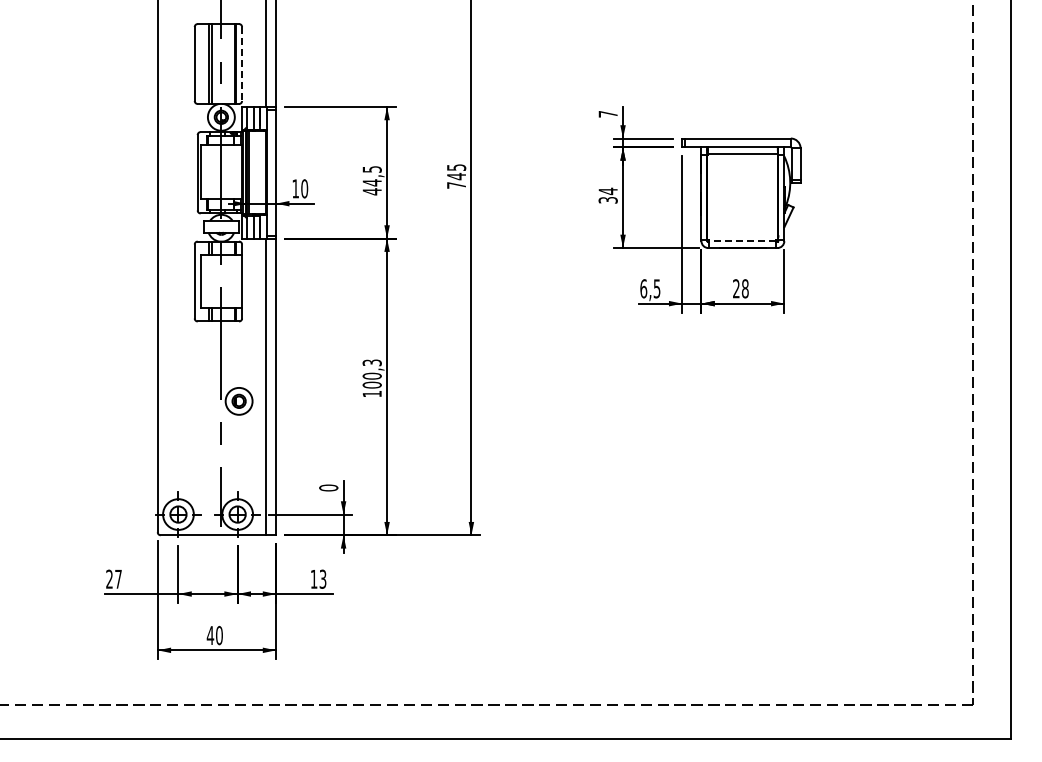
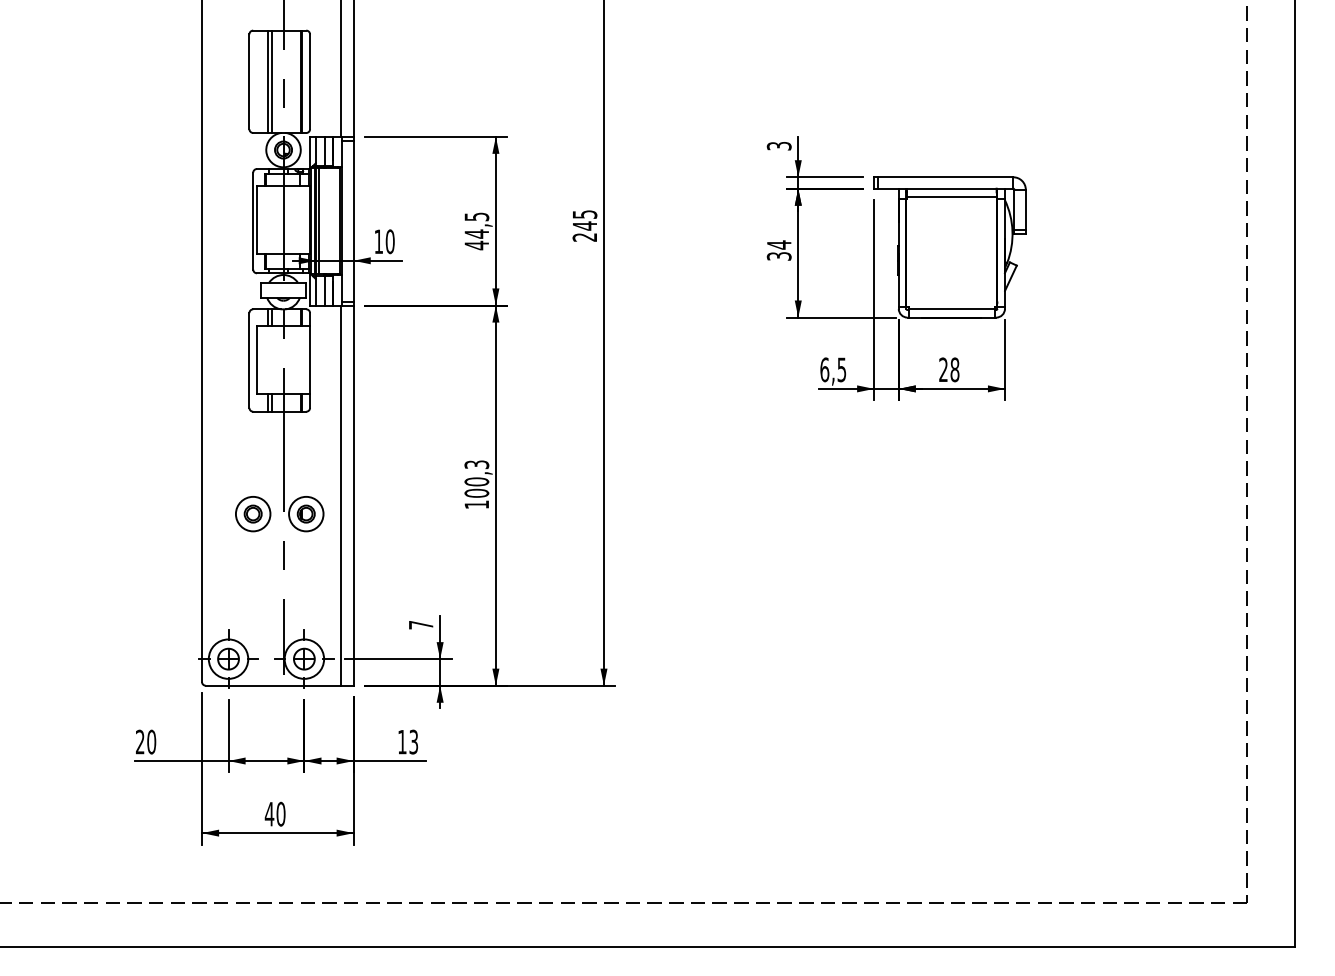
line: (242, 64) -> (310, 82), dashed -> solid
text: (607, 114) -> (778, 146), 7 -> 3
text: (456, 185) -> (584, 237), 745 -> 245
line: (742, 241) -> (951, 309), dashed -> solid
part: (197, 401) -> (252, 514), added
text: (328, 487) -> (420, 624), 0 -> 7
text: (118, 578) -> (151, 741), 27 -> 20

